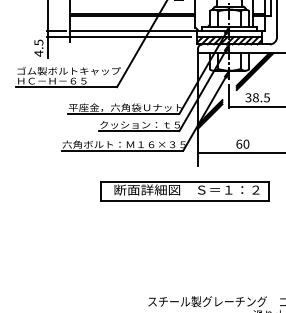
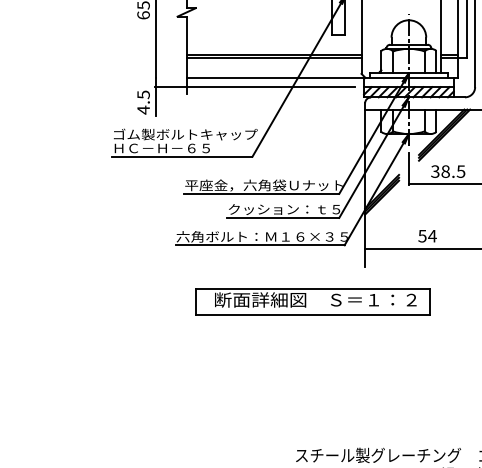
line: (56, 30) -> (167, 77), removed
text: (242, 143) -> (427, 235), 60 -> 54
part: (184, 191) -> (312, 301), moved

